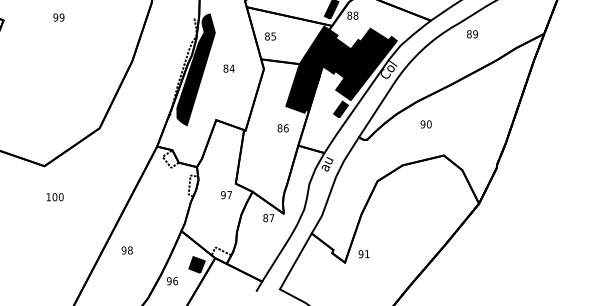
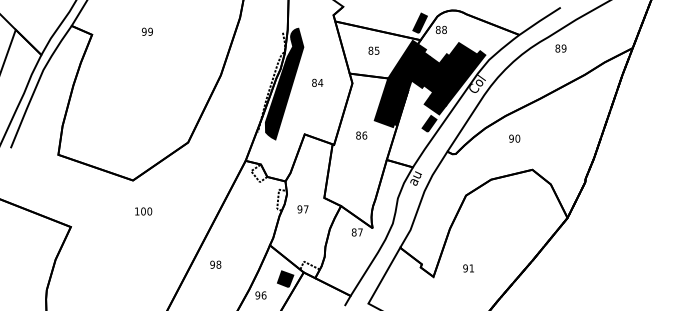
text: (269, 36) -> (373, 50), moved
text: (282, 128) -> (361, 135), moved
text: (225, 195) -> (302, 209), moved
text: (363, 254) -> (468, 268), moved

